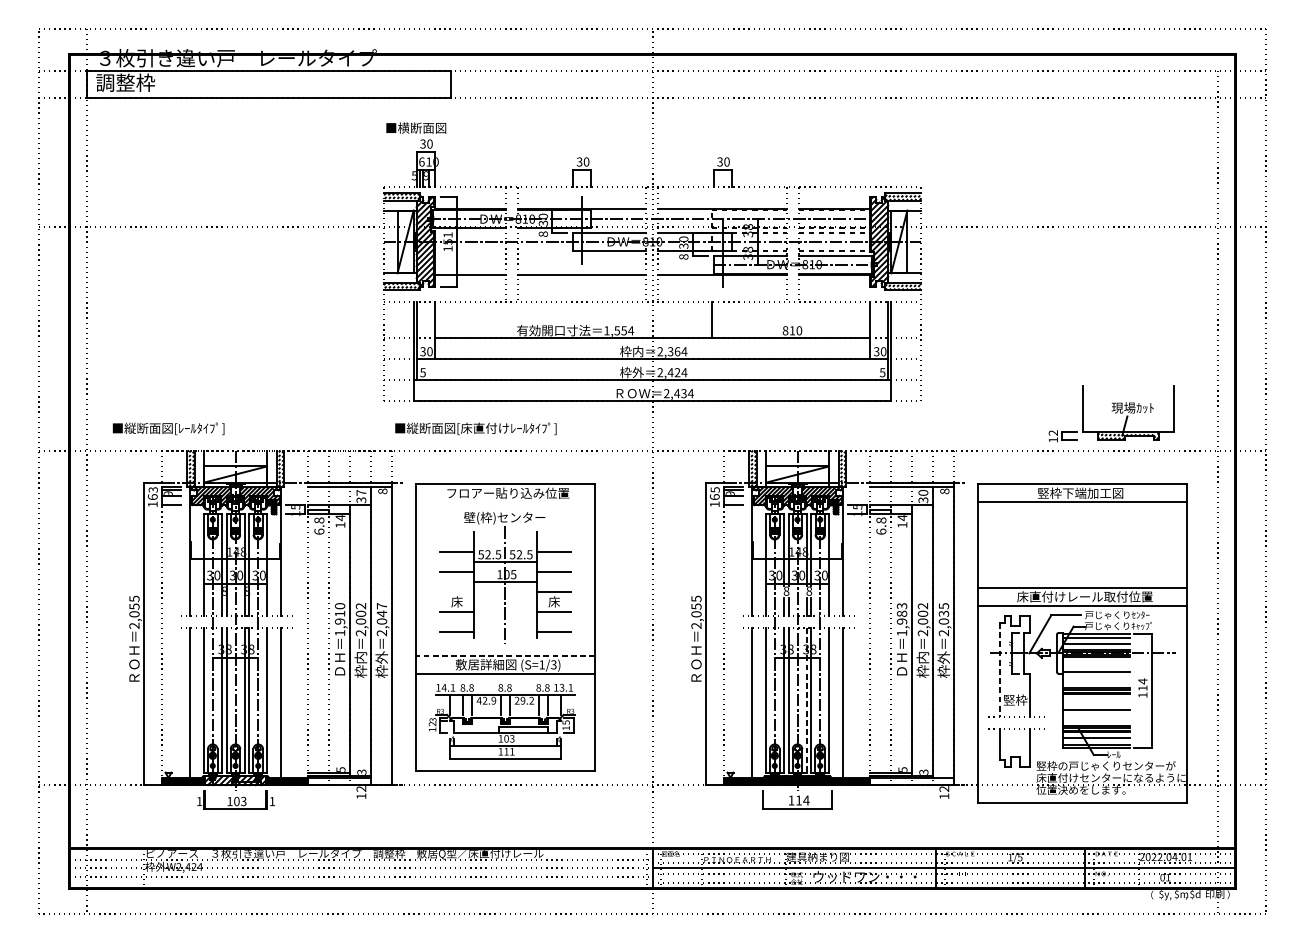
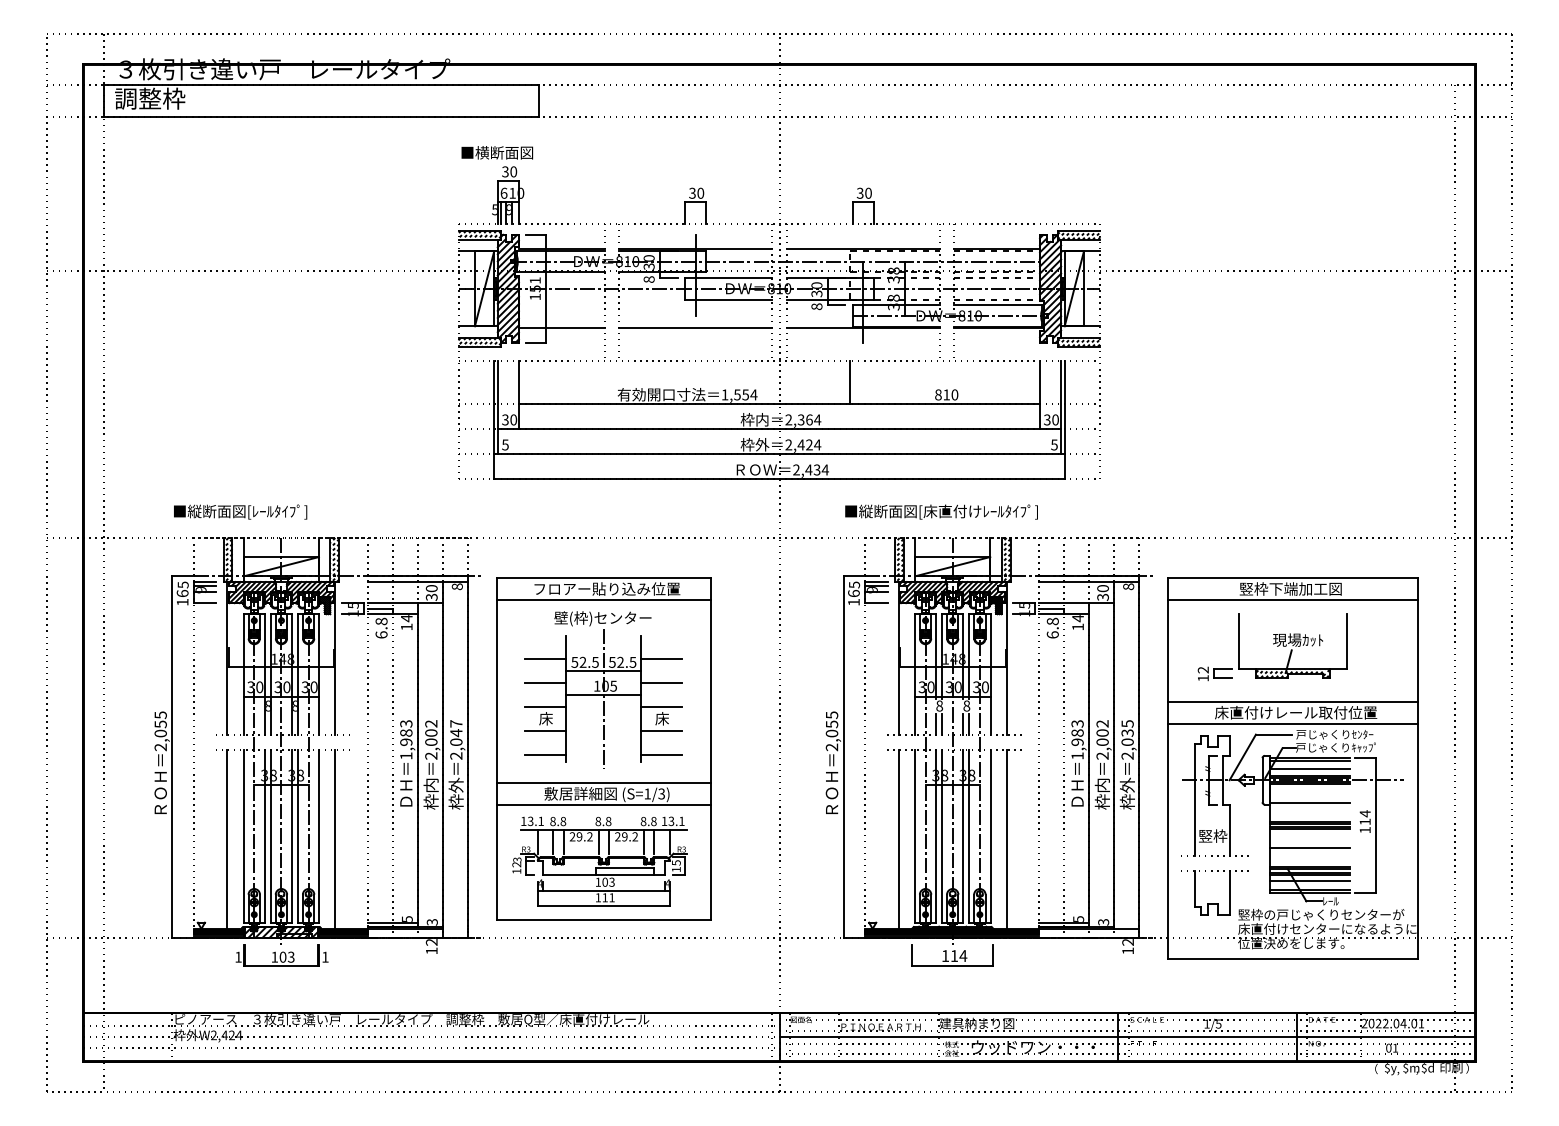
part: (1111, 414) -> (1272, 647), moved
text: (168, 428) -> (240, 511), moved
text: (475, 428) -> (941, 511), moved
text: (152, 489) -> (182, 584), 3 -> 5
text: (361, 492) -> (431, 588), 37 -> 30
line: (505, 502) -> (603, 599), added
line: (456, 592) -> (545, 707), added
text: (340, 610) -> (406, 728), 1,910 -> 1,983
line: (505, 656) -> (603, 783), dashed -> solid
line: (999, 670) -> (1194, 800), dashed -> solid
text: (444, 687) -> (530, 821), 14.1 -> 13.1
text: (485, 700) -> (580, 836), 42.9 -> 29.2
line: (806, 700) -> (963, 836), dashed -> solid

